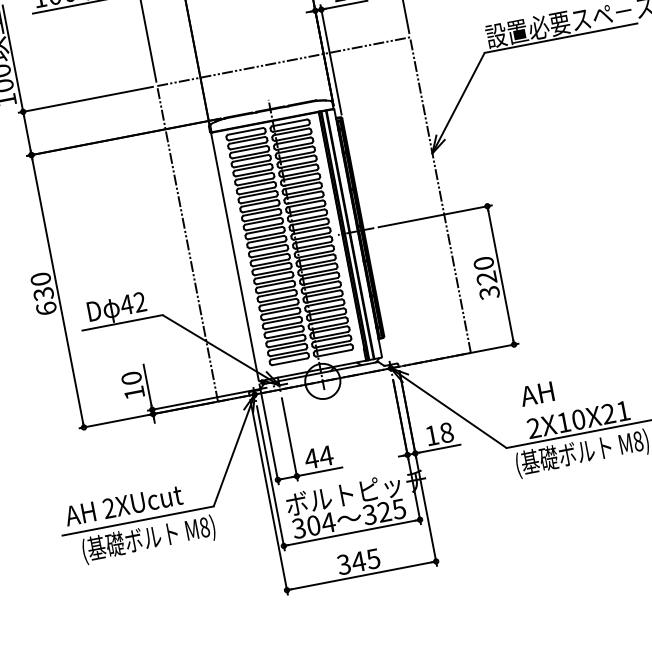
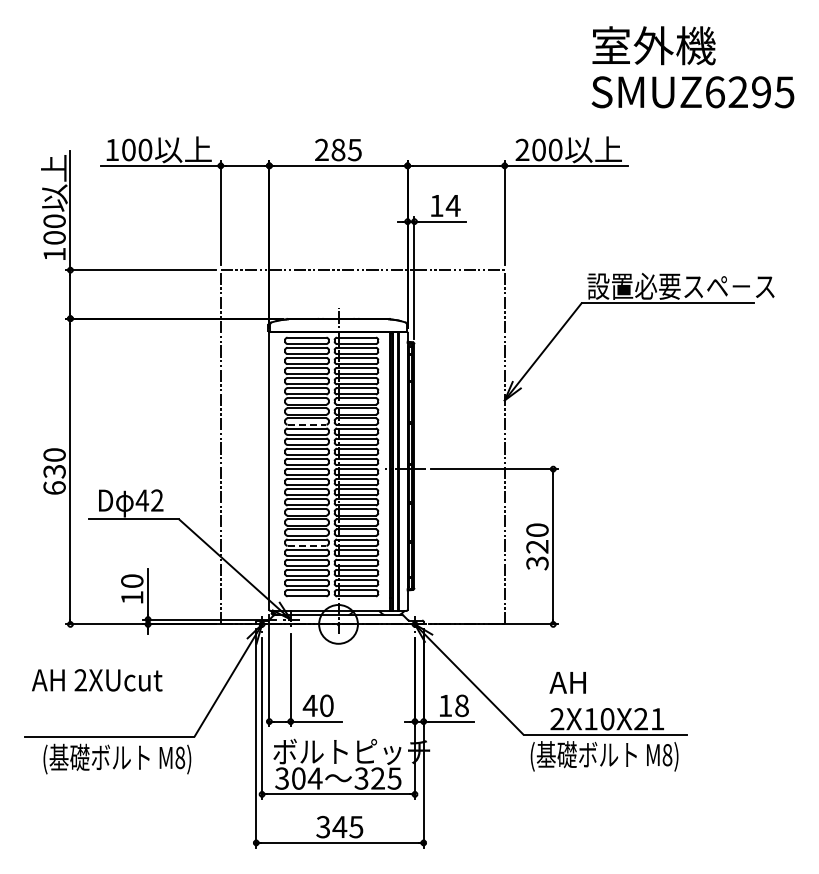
line: (260, 208) -> (307, 424), solid -> dashed
line: (281, 316) -> (307, 545), solid -> dashed
text: (326, 455) -> (326, 705), 44 -> 40
text: (124, 505) -> (97, 680), moved

